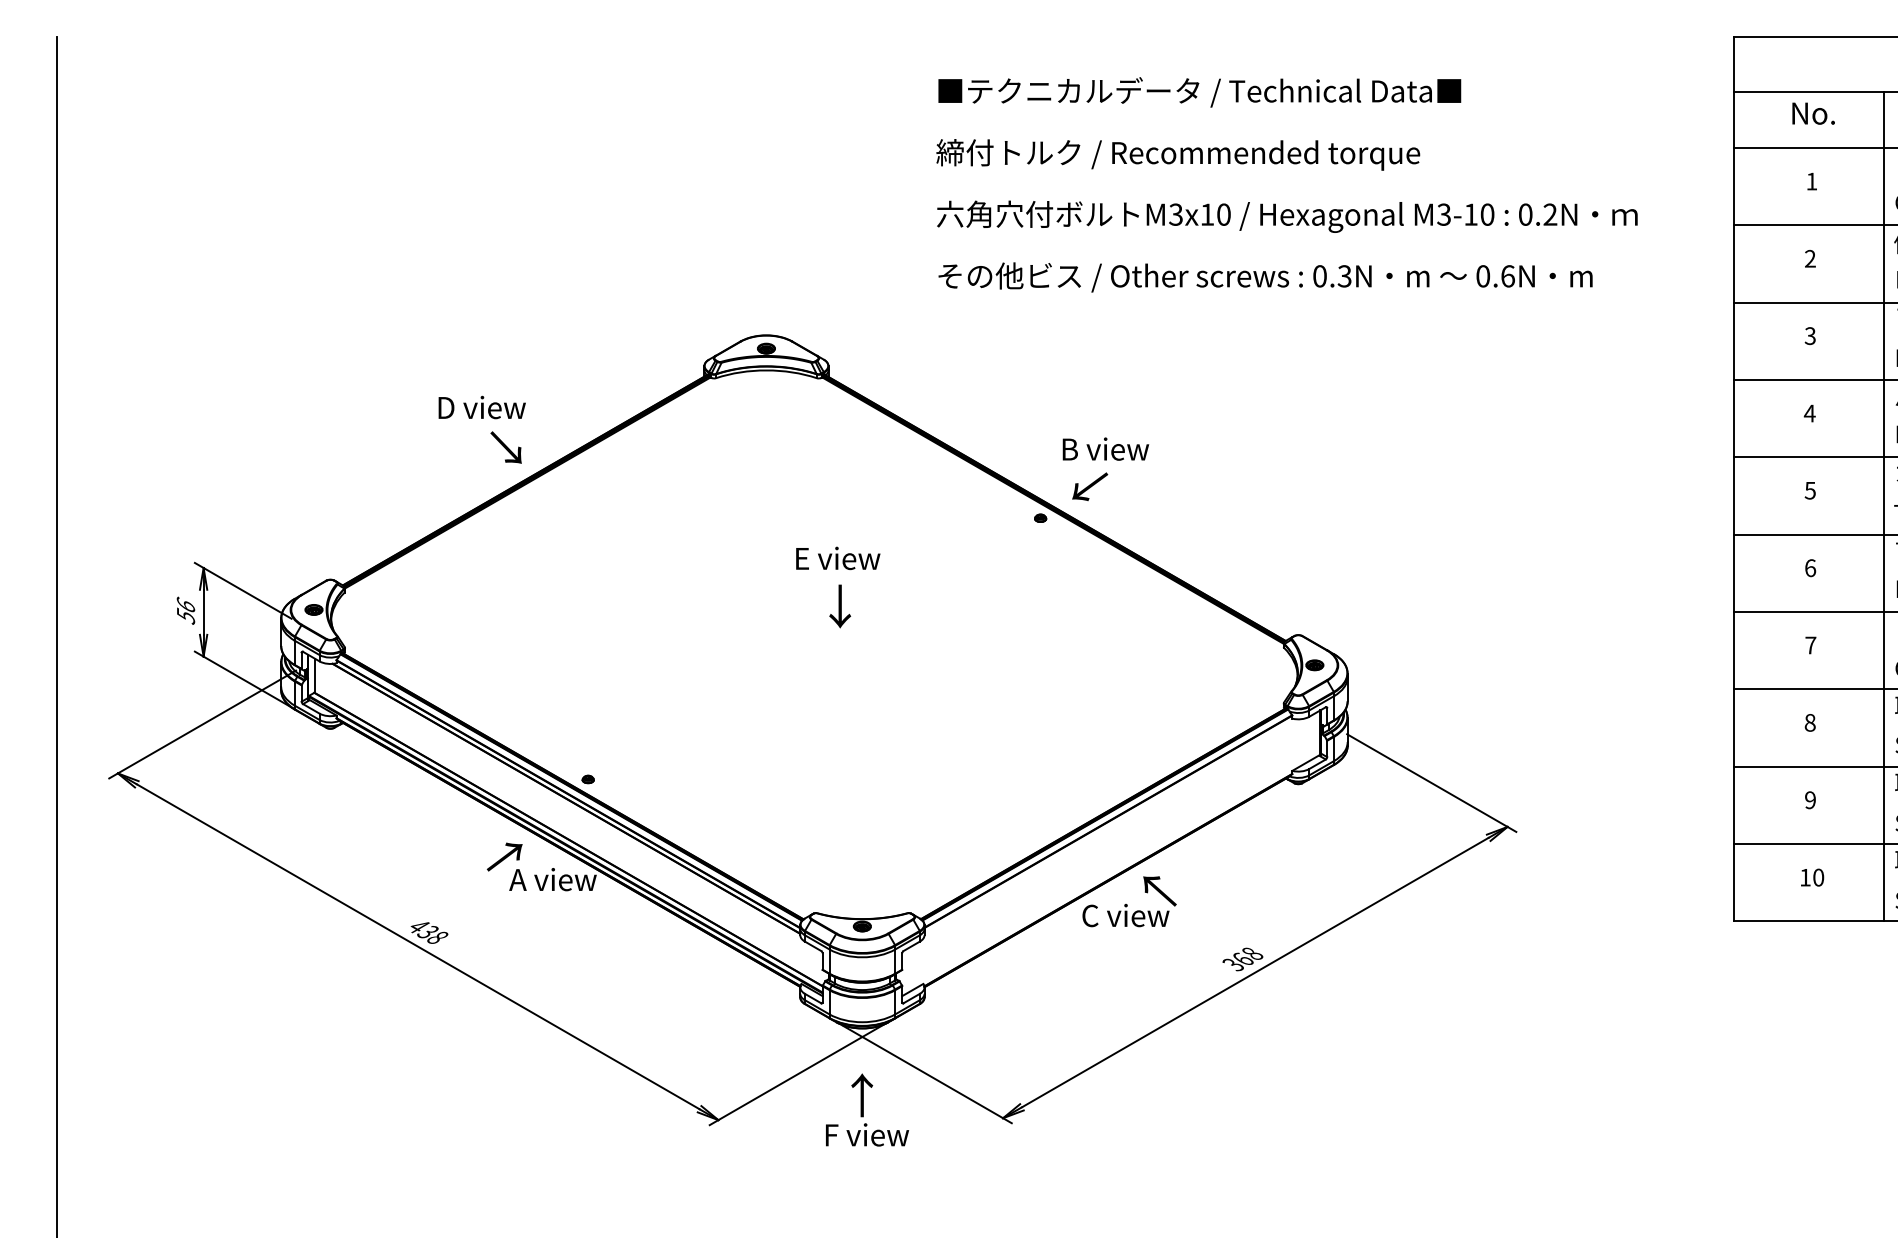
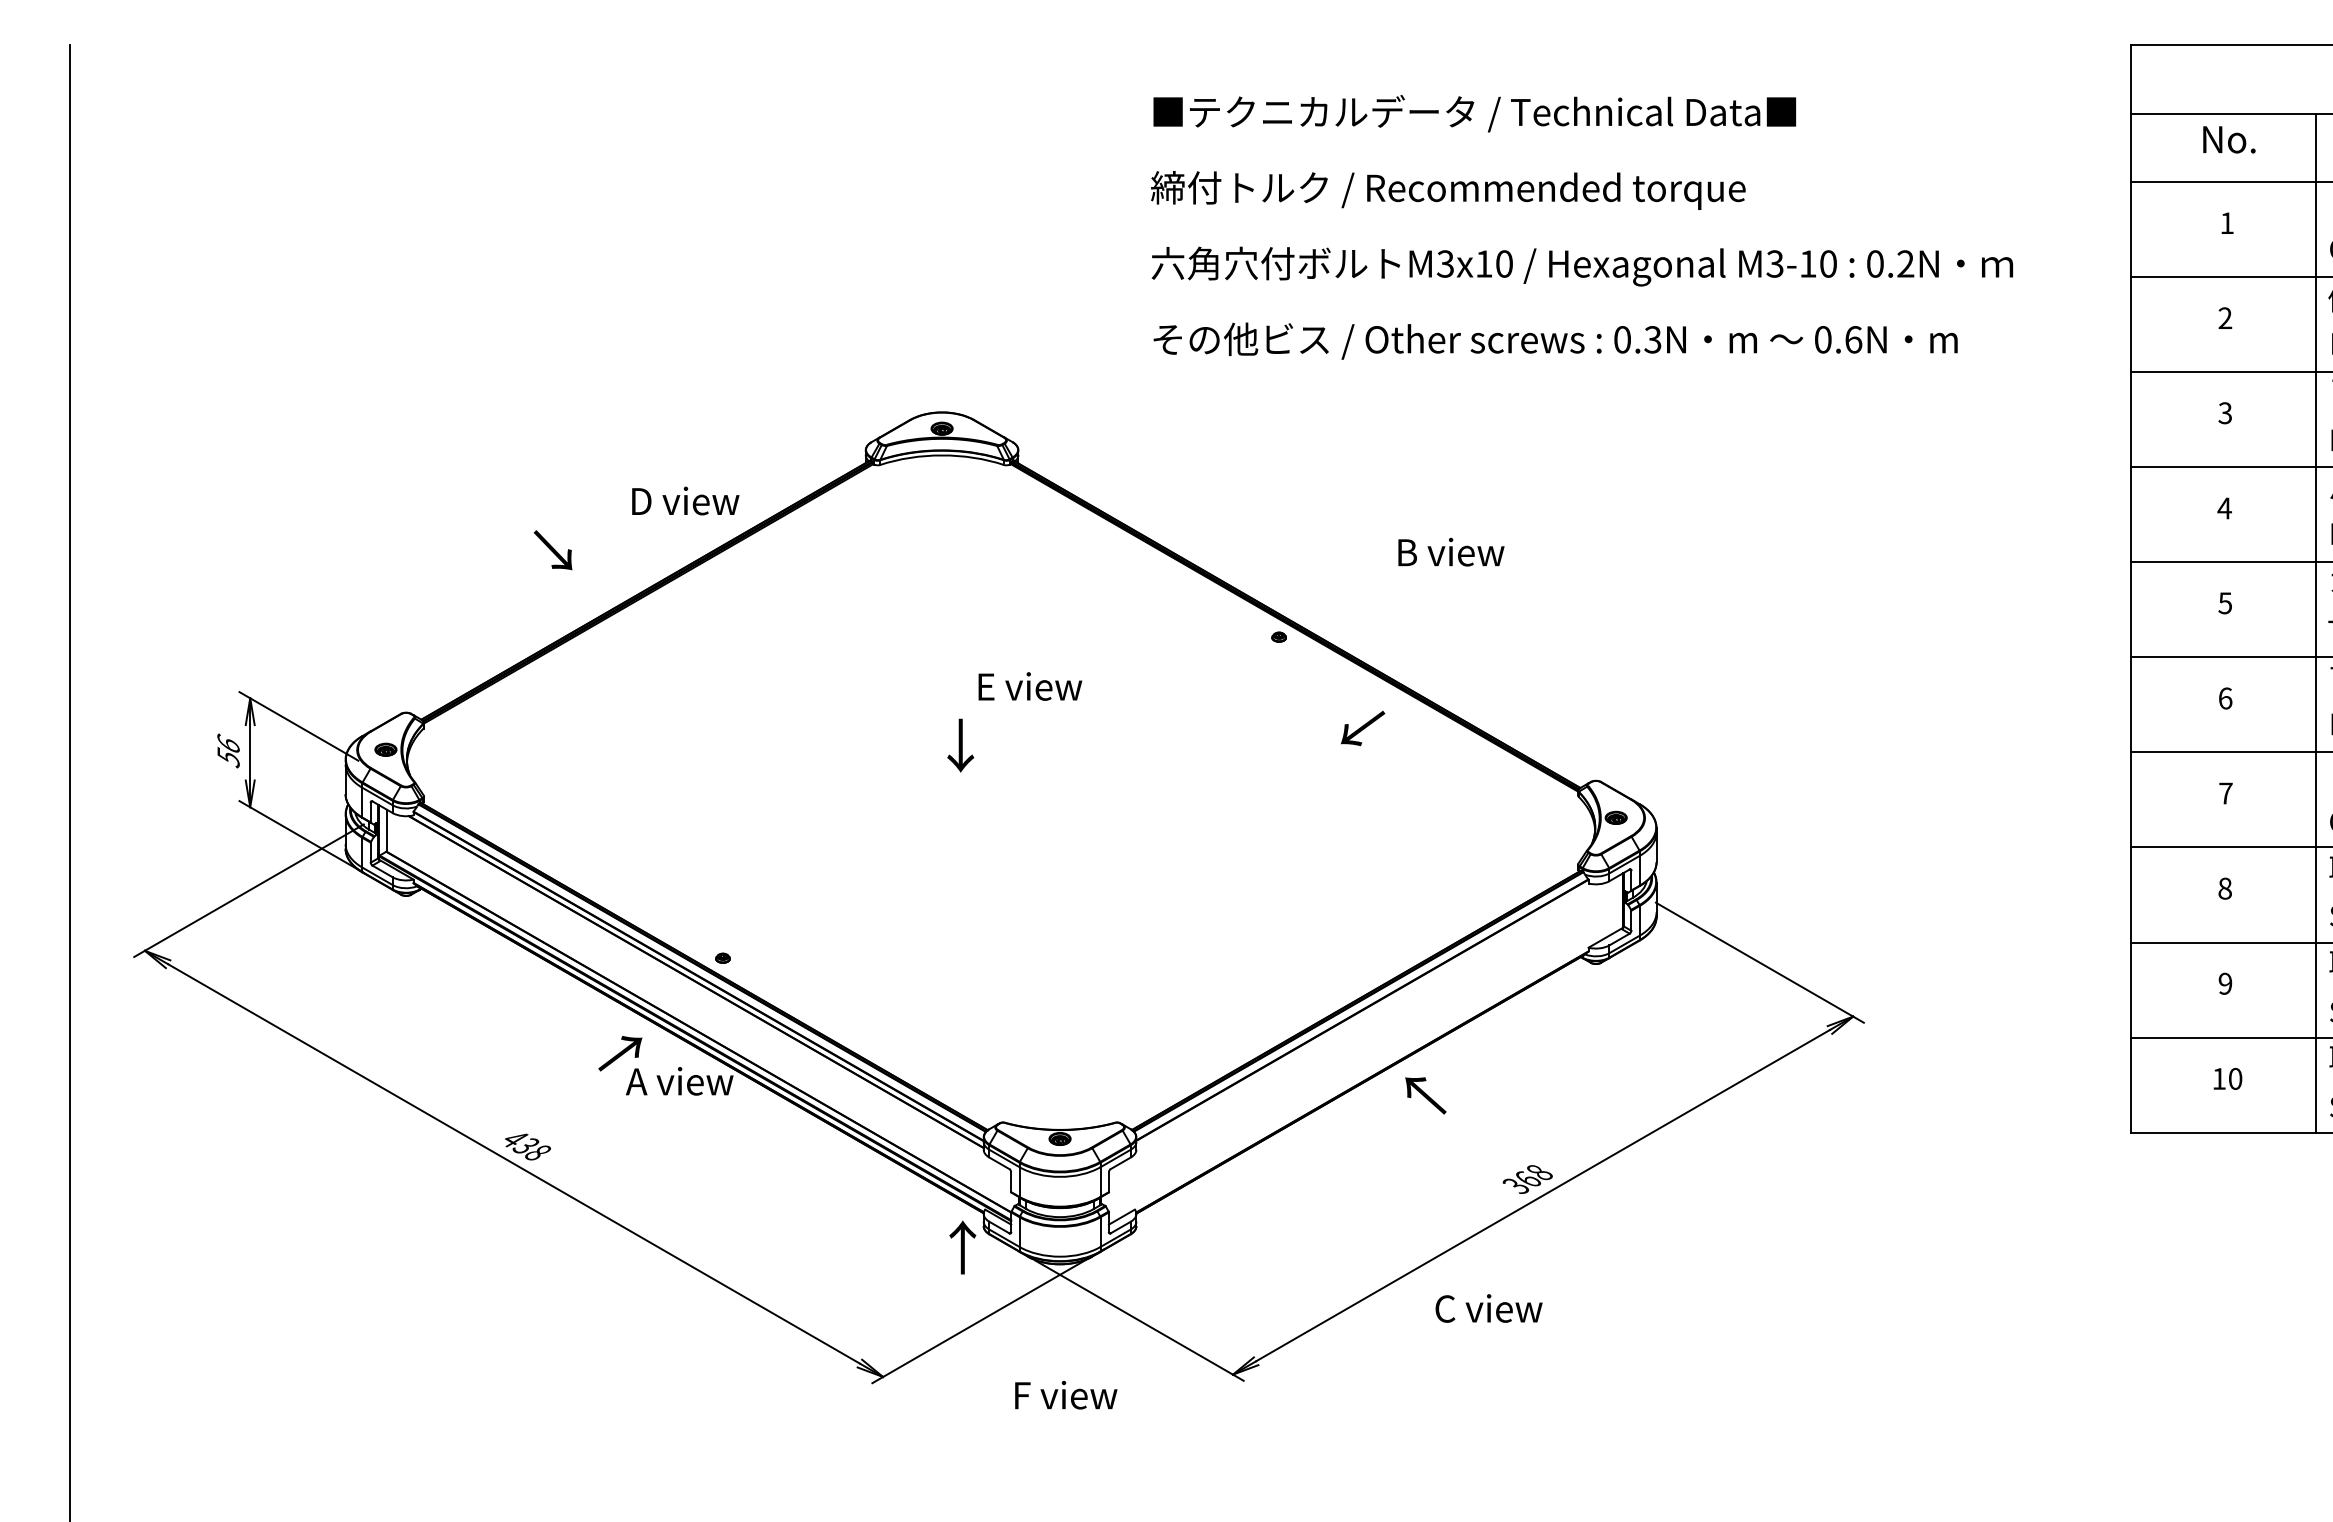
text: (482, 407) -> (685, 500), moved
text: (505, 447) -> (552, 550), moved
text: (1106, 448) -> (1451, 551), moved
text: (1090, 486) -> (1363, 728), moved
text: (839, 606) -> (960, 745), moved
text: (1125, 915) -> (1488, 1308), moved
text: (861, 1095) -> (962, 1247), moved

